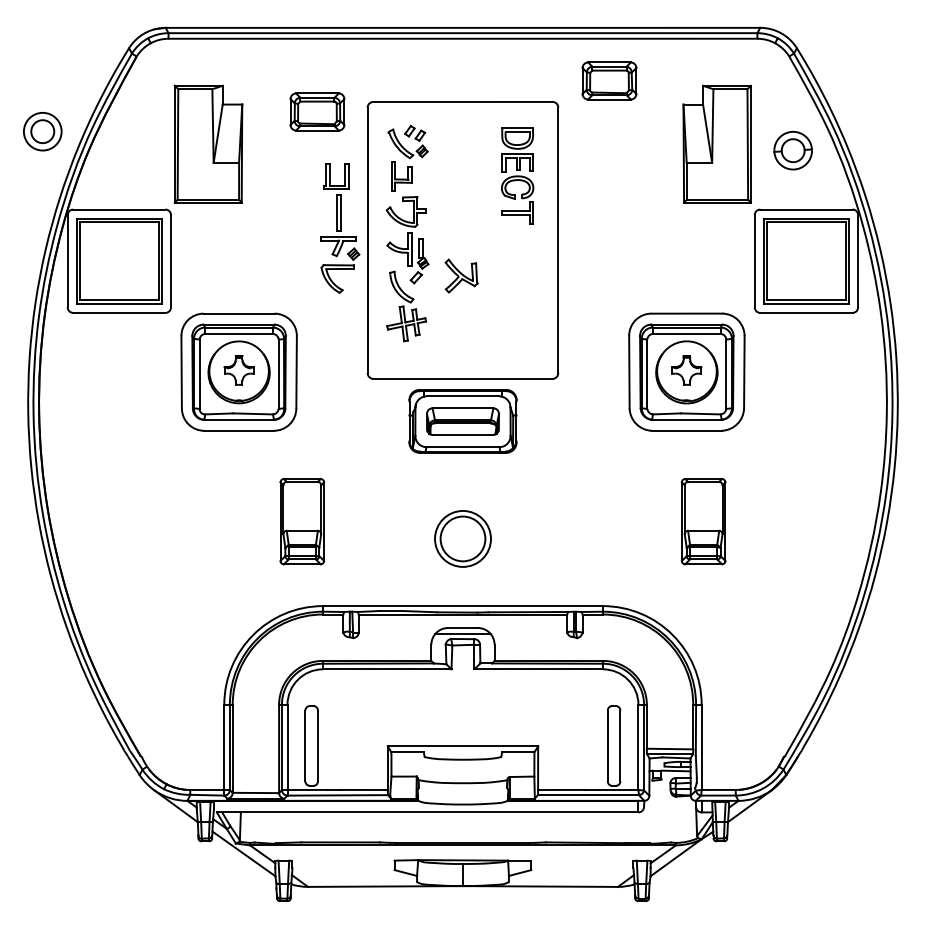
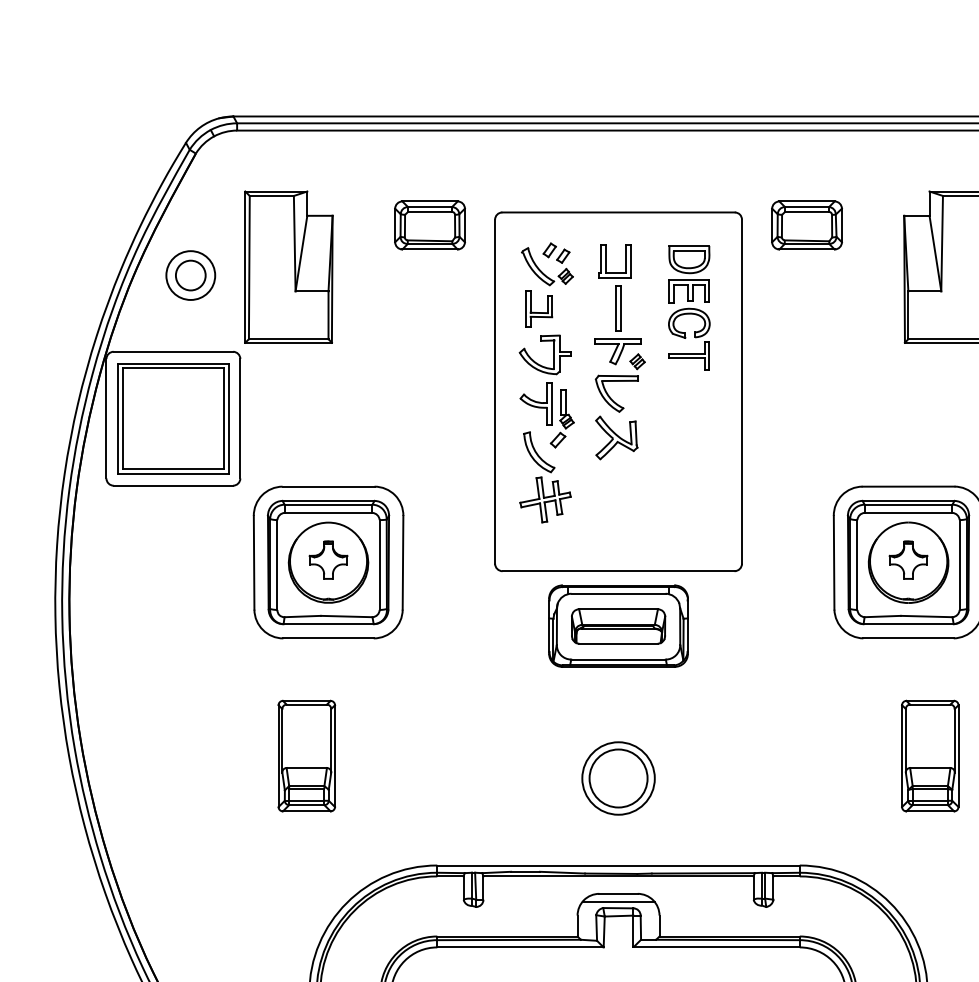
part: (609, 80) -> (807, 224), moved
part: (42, 131) -> (190, 275), moved
part: (340, 228) -> (620, 328), moved
part: (302, 521) -> (307, 755), moved

